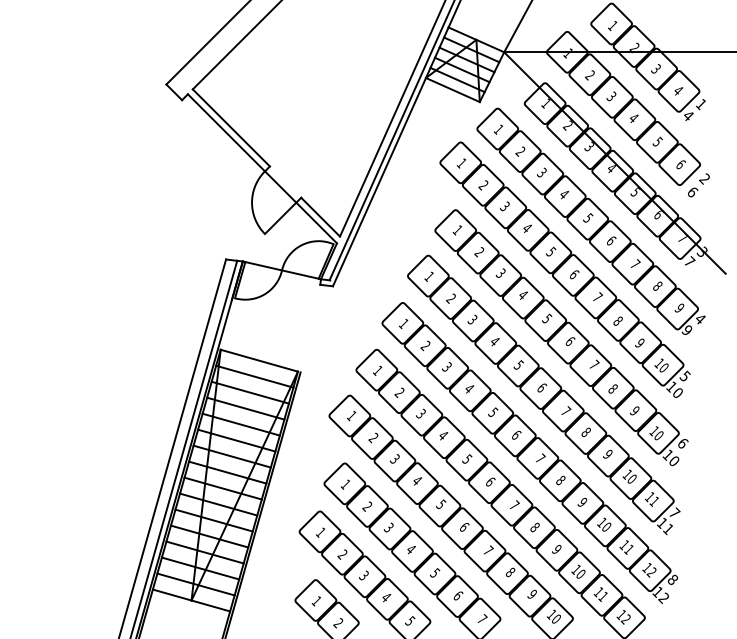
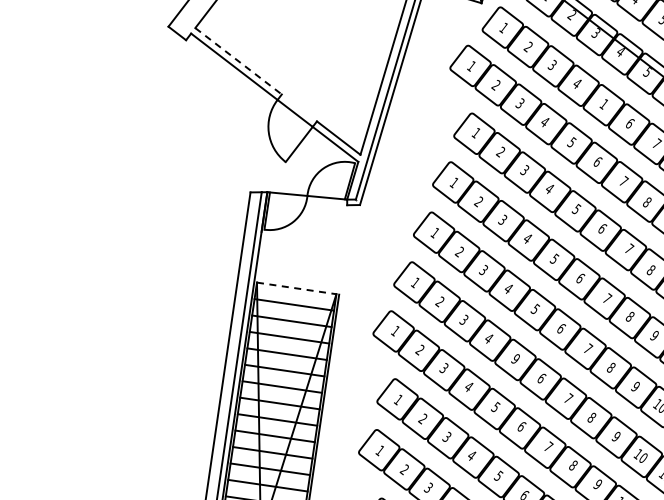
line: (231, 127) -> (238, 60), solid -> dashed
text: (588, 218) -> (604, 104), 5 -> 1
line: (259, 360) -> (296, 288), solid -> dashed
text: (467, 458) -> (515, 358), 5 -> 9

